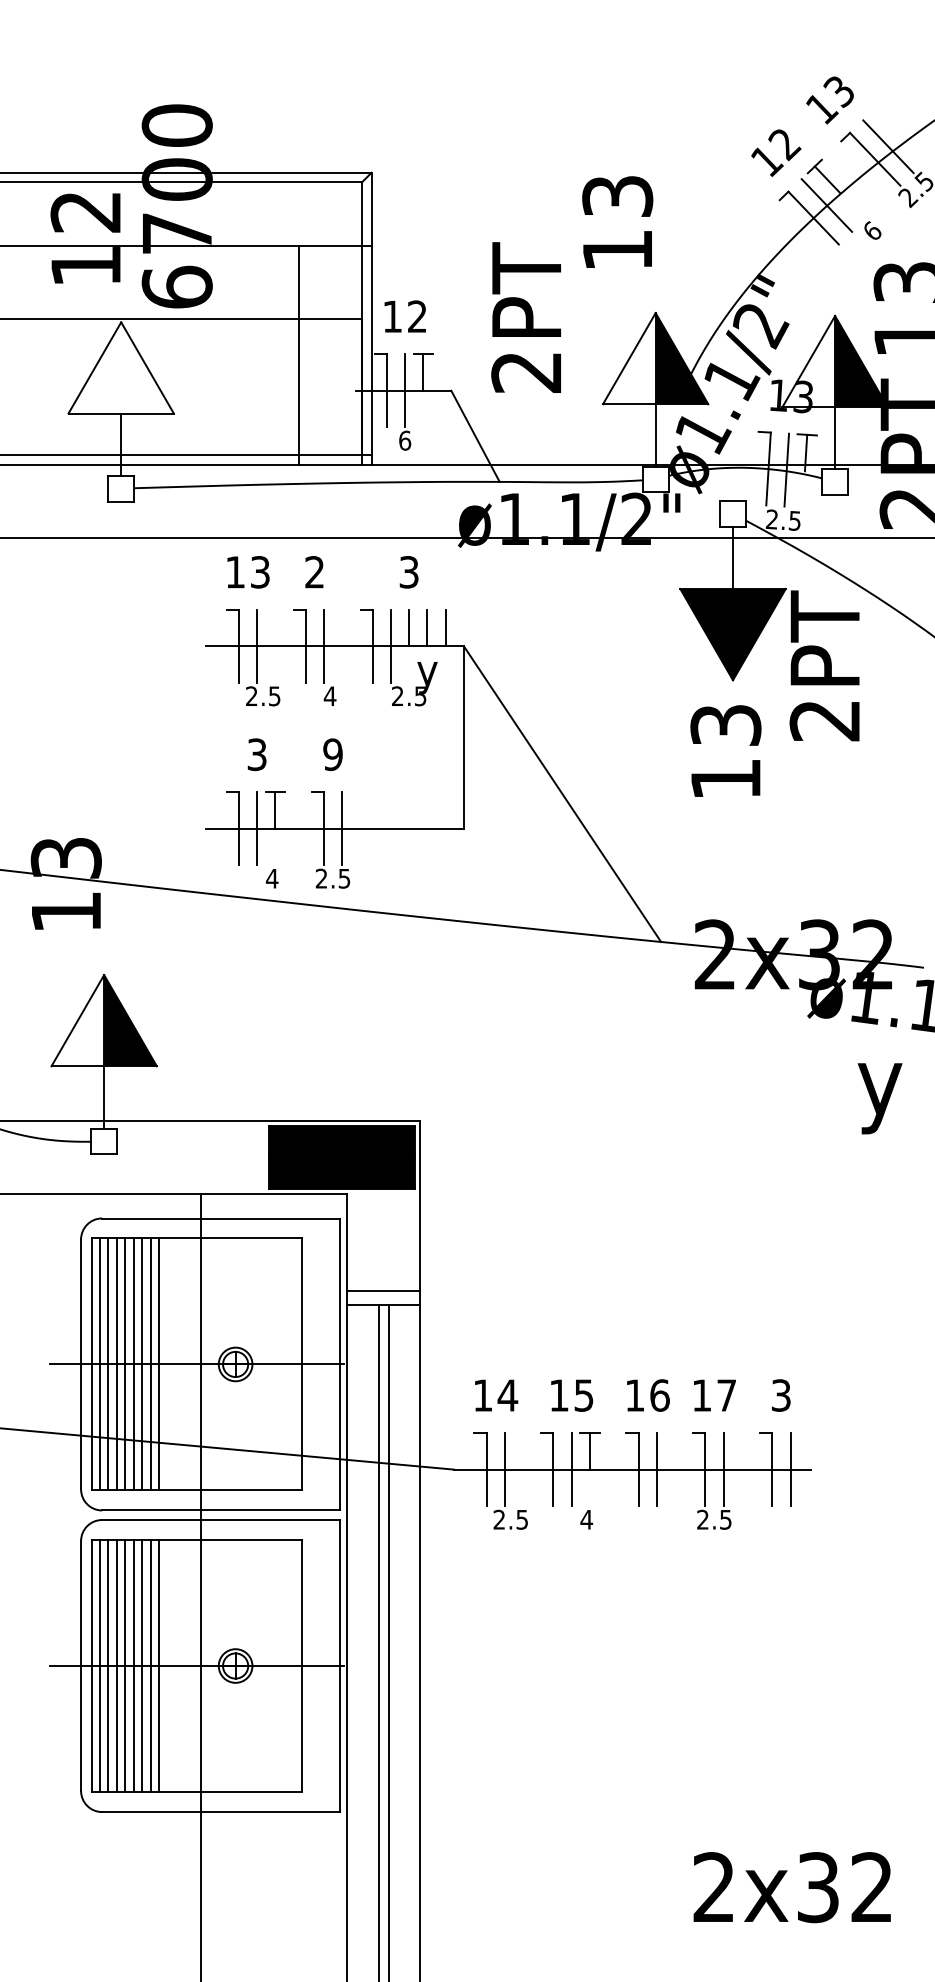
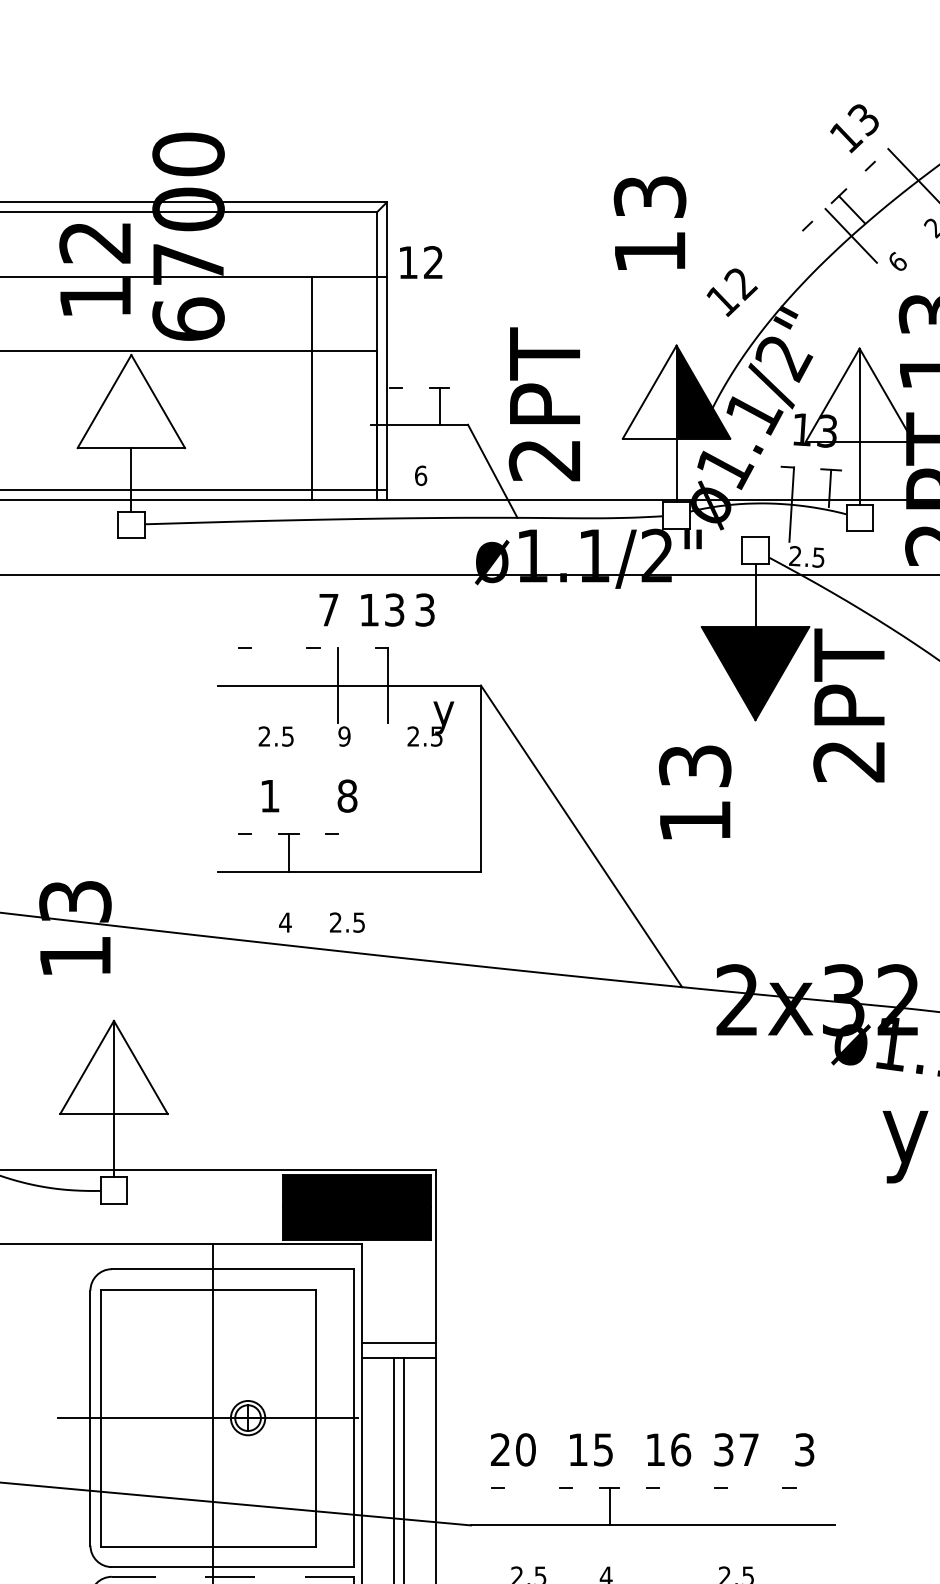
text: (776, 152) -> (732, 291), moved
line: (875, 158) -> (900, 187), removed
line: (813, 217) -> (837, 248), removed
text: (617, 221) -> (649, 222), moved
text: (404, 316) -> (420, 262), moved
text: (525, 317) -> (543, 404), moved
fill: (861, 361) -> (886, 395), removed
line: (386, 390) -> (402, 424), removed
line: (405, 390) -> (421, 424), removed
line: (786, 469) -> (810, 505), removed
text: (248, 572) -> (382, 610), moved
text: (314, 572) -> (328, 610), 2 -> 7
line: (409, 627) -> (425, 666), removed
line: (427, 627) -> (443, 666), removed
line: (445, 627) -> (462, 666), removed
line: (238, 645) -> (251, 684), removed
line: (257, 645) -> (270, 684), removed
line: (305, 645) -> (319, 684), removed
line: (390, 645) -> (406, 684), removed
text: (329, 696) -> (343, 736), 4 -> 9
text: (725, 750) -> (694, 791), moved
text: (256, 754) -> (269, 795), 3 -> 1
text: (332, 754) -> (346, 795), 9 -> 8
line: (238, 828) -> (251, 871), removed
line: (257, 828) -> (270, 871), removed
line: (324, 828) -> (338, 871), removed
line: (342, 828) -> (357, 871), removed
fill: (130, 1020) -> (140, 1067), removed
line: (99, 1364) -> (109, 1418), removed
line: (108, 1364) -> (118, 1418), removed
line: (116, 1364) -> (126, 1418), removed
line: (125, 1364) -> (135, 1418), removed
line: (133, 1364) -> (143, 1418), removed
line: (141, 1364) -> (152, 1418), removed
line: (150, 1364) -> (161, 1418), removed
line: (158, 1364) -> (169, 1418), removed
text: (495, 1395) -> (513, 1449), 14 -> 20
text: (701, 1395) -> (723, 1449), 17 -> 37
line: (486, 1469) -> (504, 1525), removed
line: (504, 1469) -> (522, 1525), removed
line: (553, 1469) -> (572, 1525), removed
line: (571, 1469) -> (590, 1525), removed
line: (638, 1469) -> (659, 1525), removed
line: (656, 1469) -> (677, 1525), removed
line: (705, 1469) -> (727, 1525), removed
line: (723, 1469) -> (745, 1525), removed
line: (772, 1469) -> (795, 1525), removed
line: (790, 1469) -> (814, 1525), removed
line: (220, 1520) -> (232, 1577), solid -> dashed

